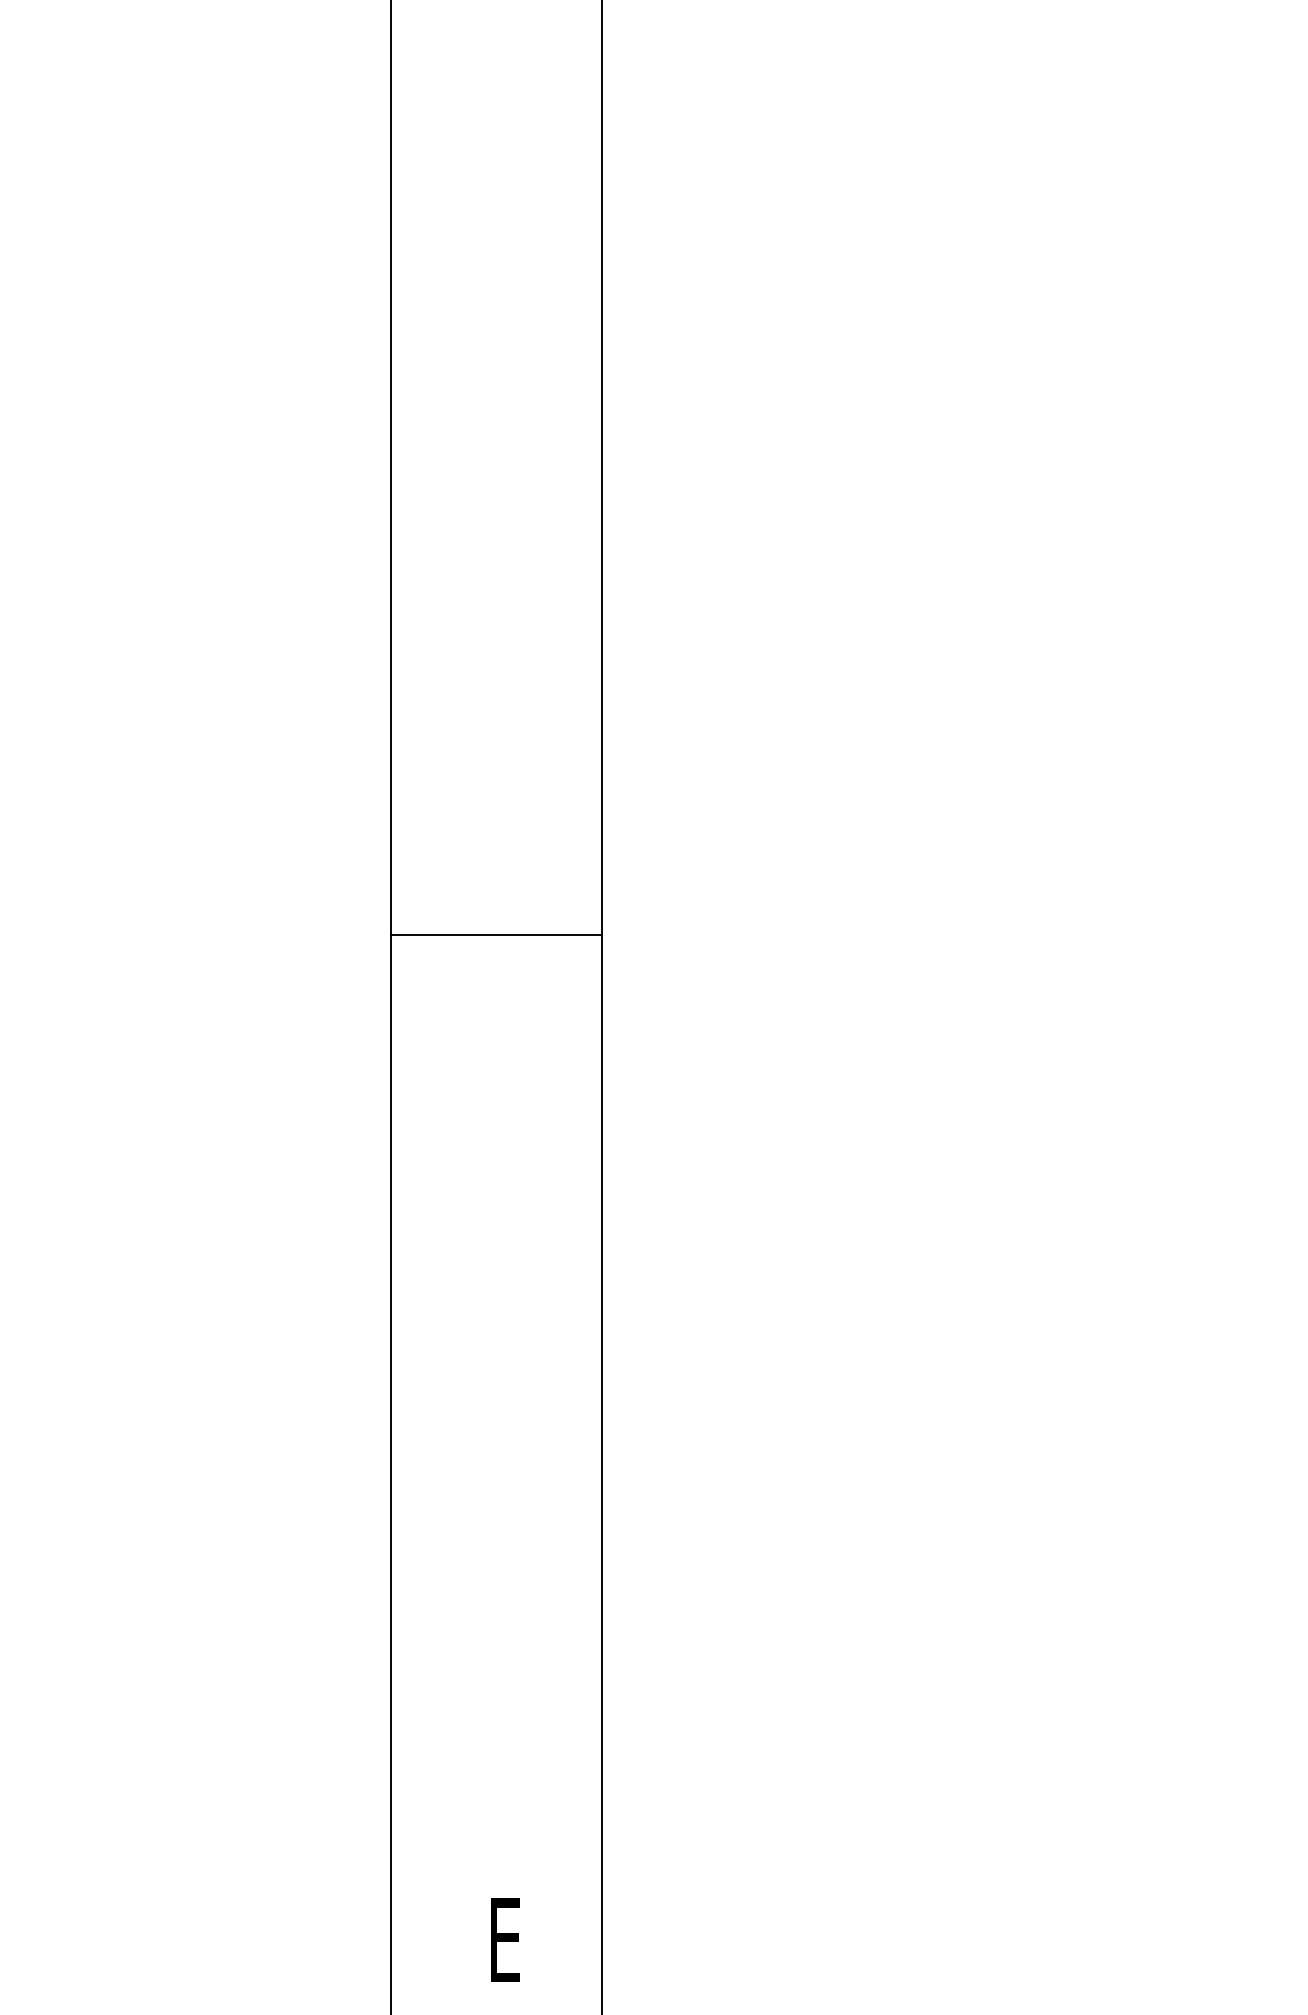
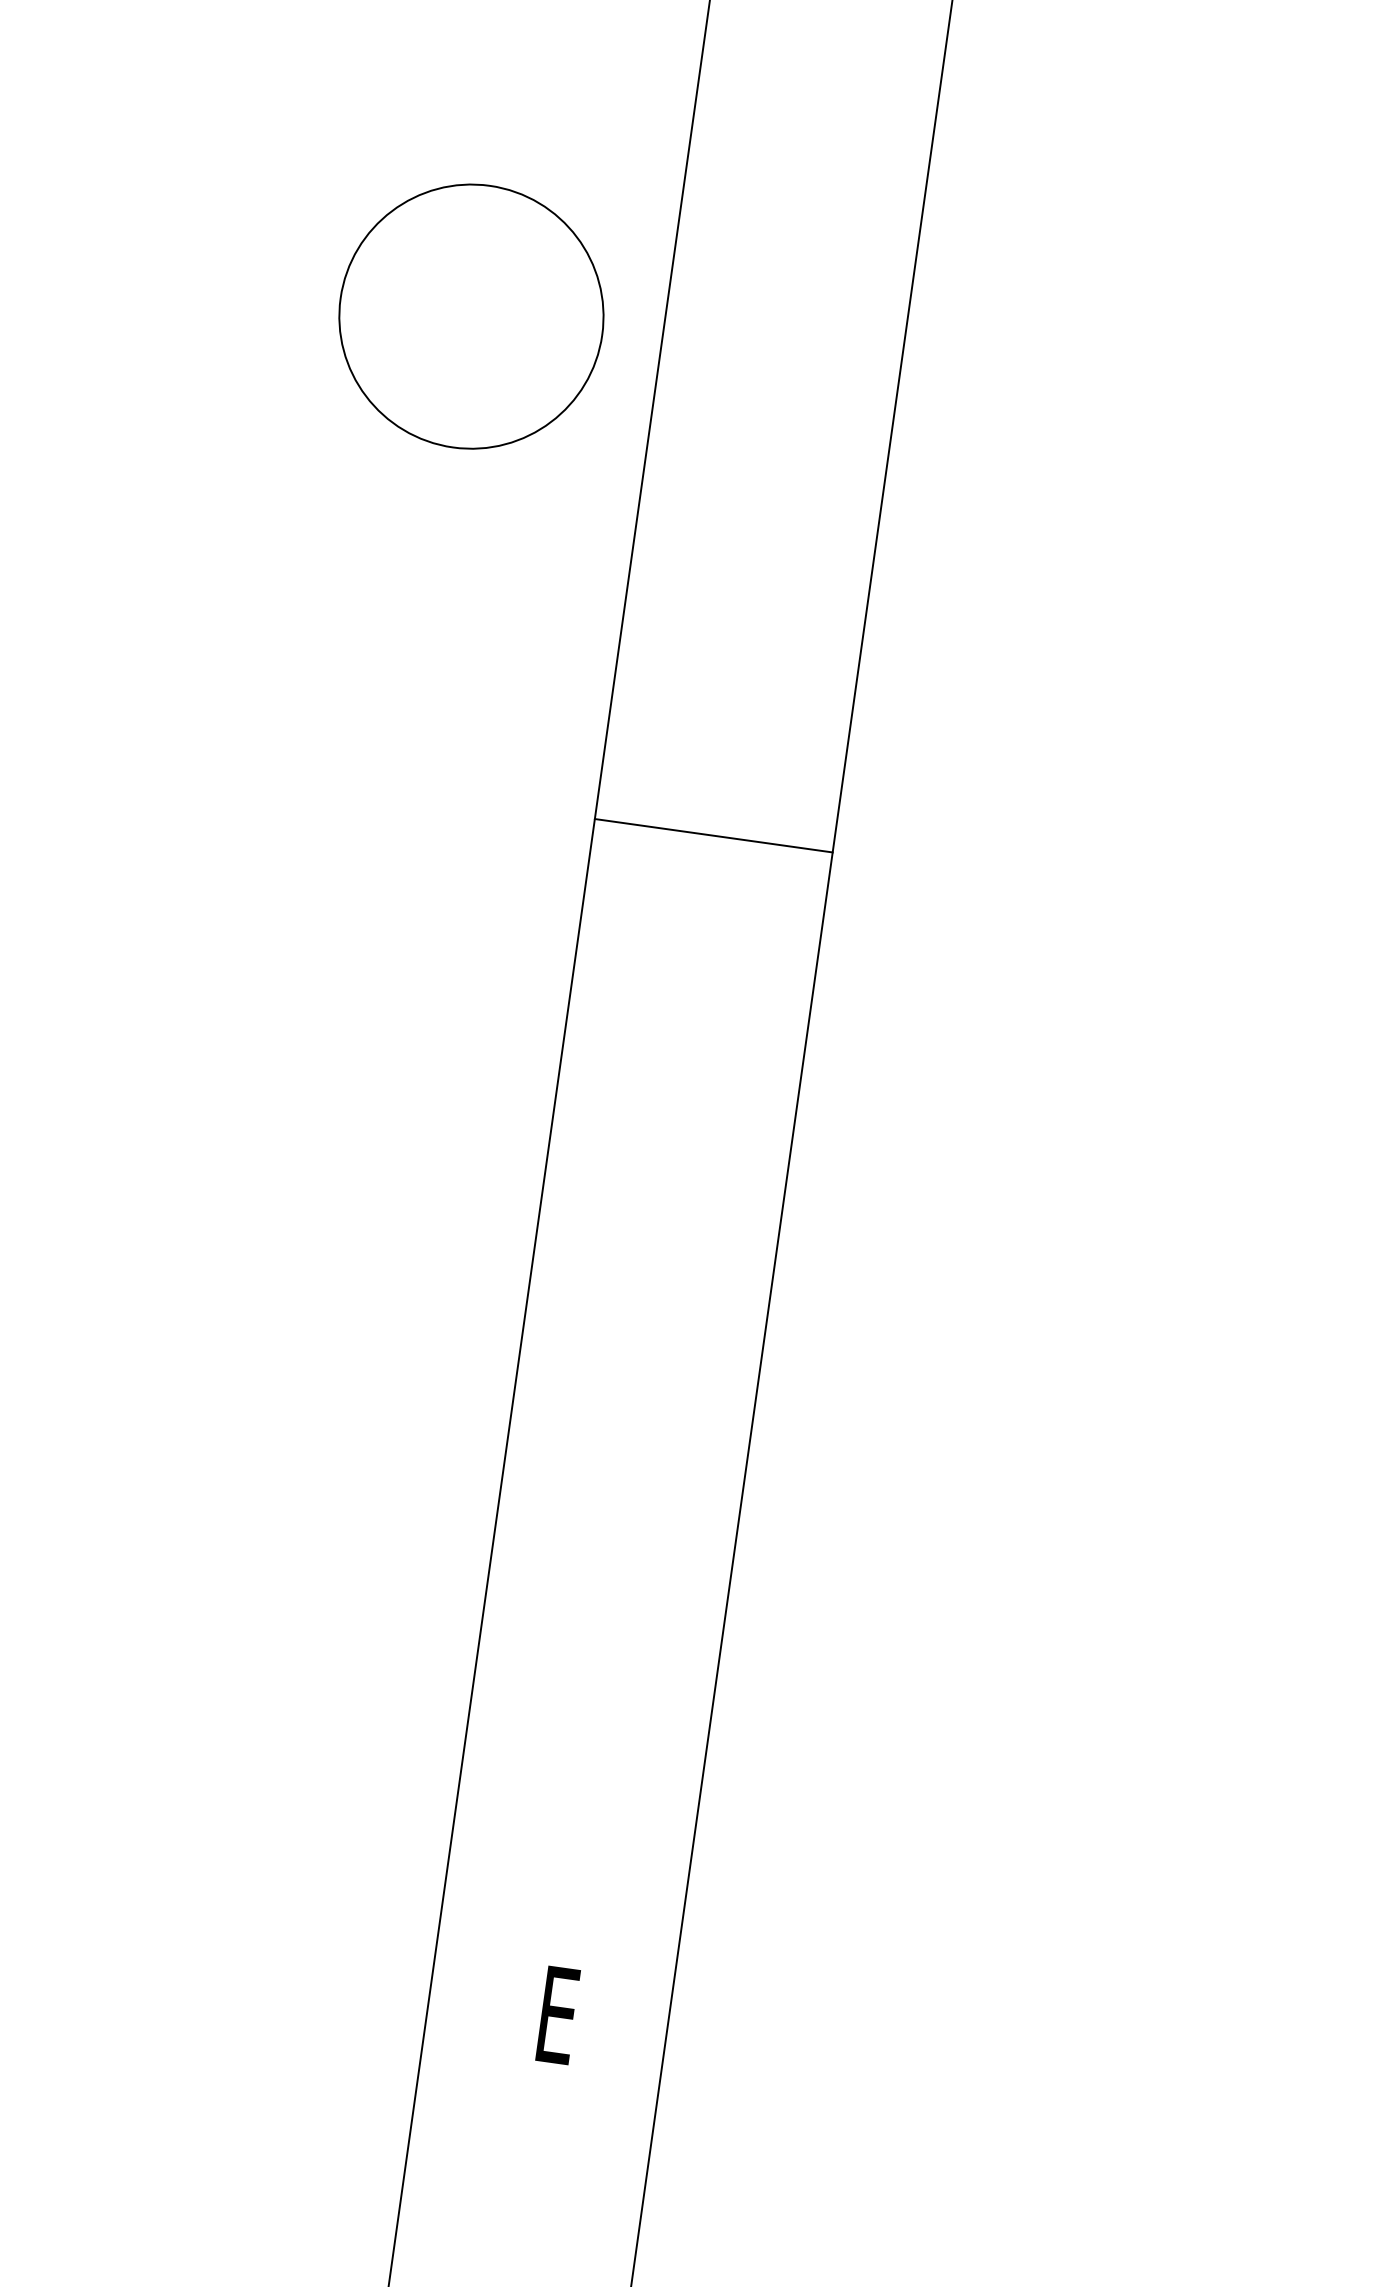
circle: (222, 473) -> (471, 316), added
line: (496, 935) -> (713, 836), moved

